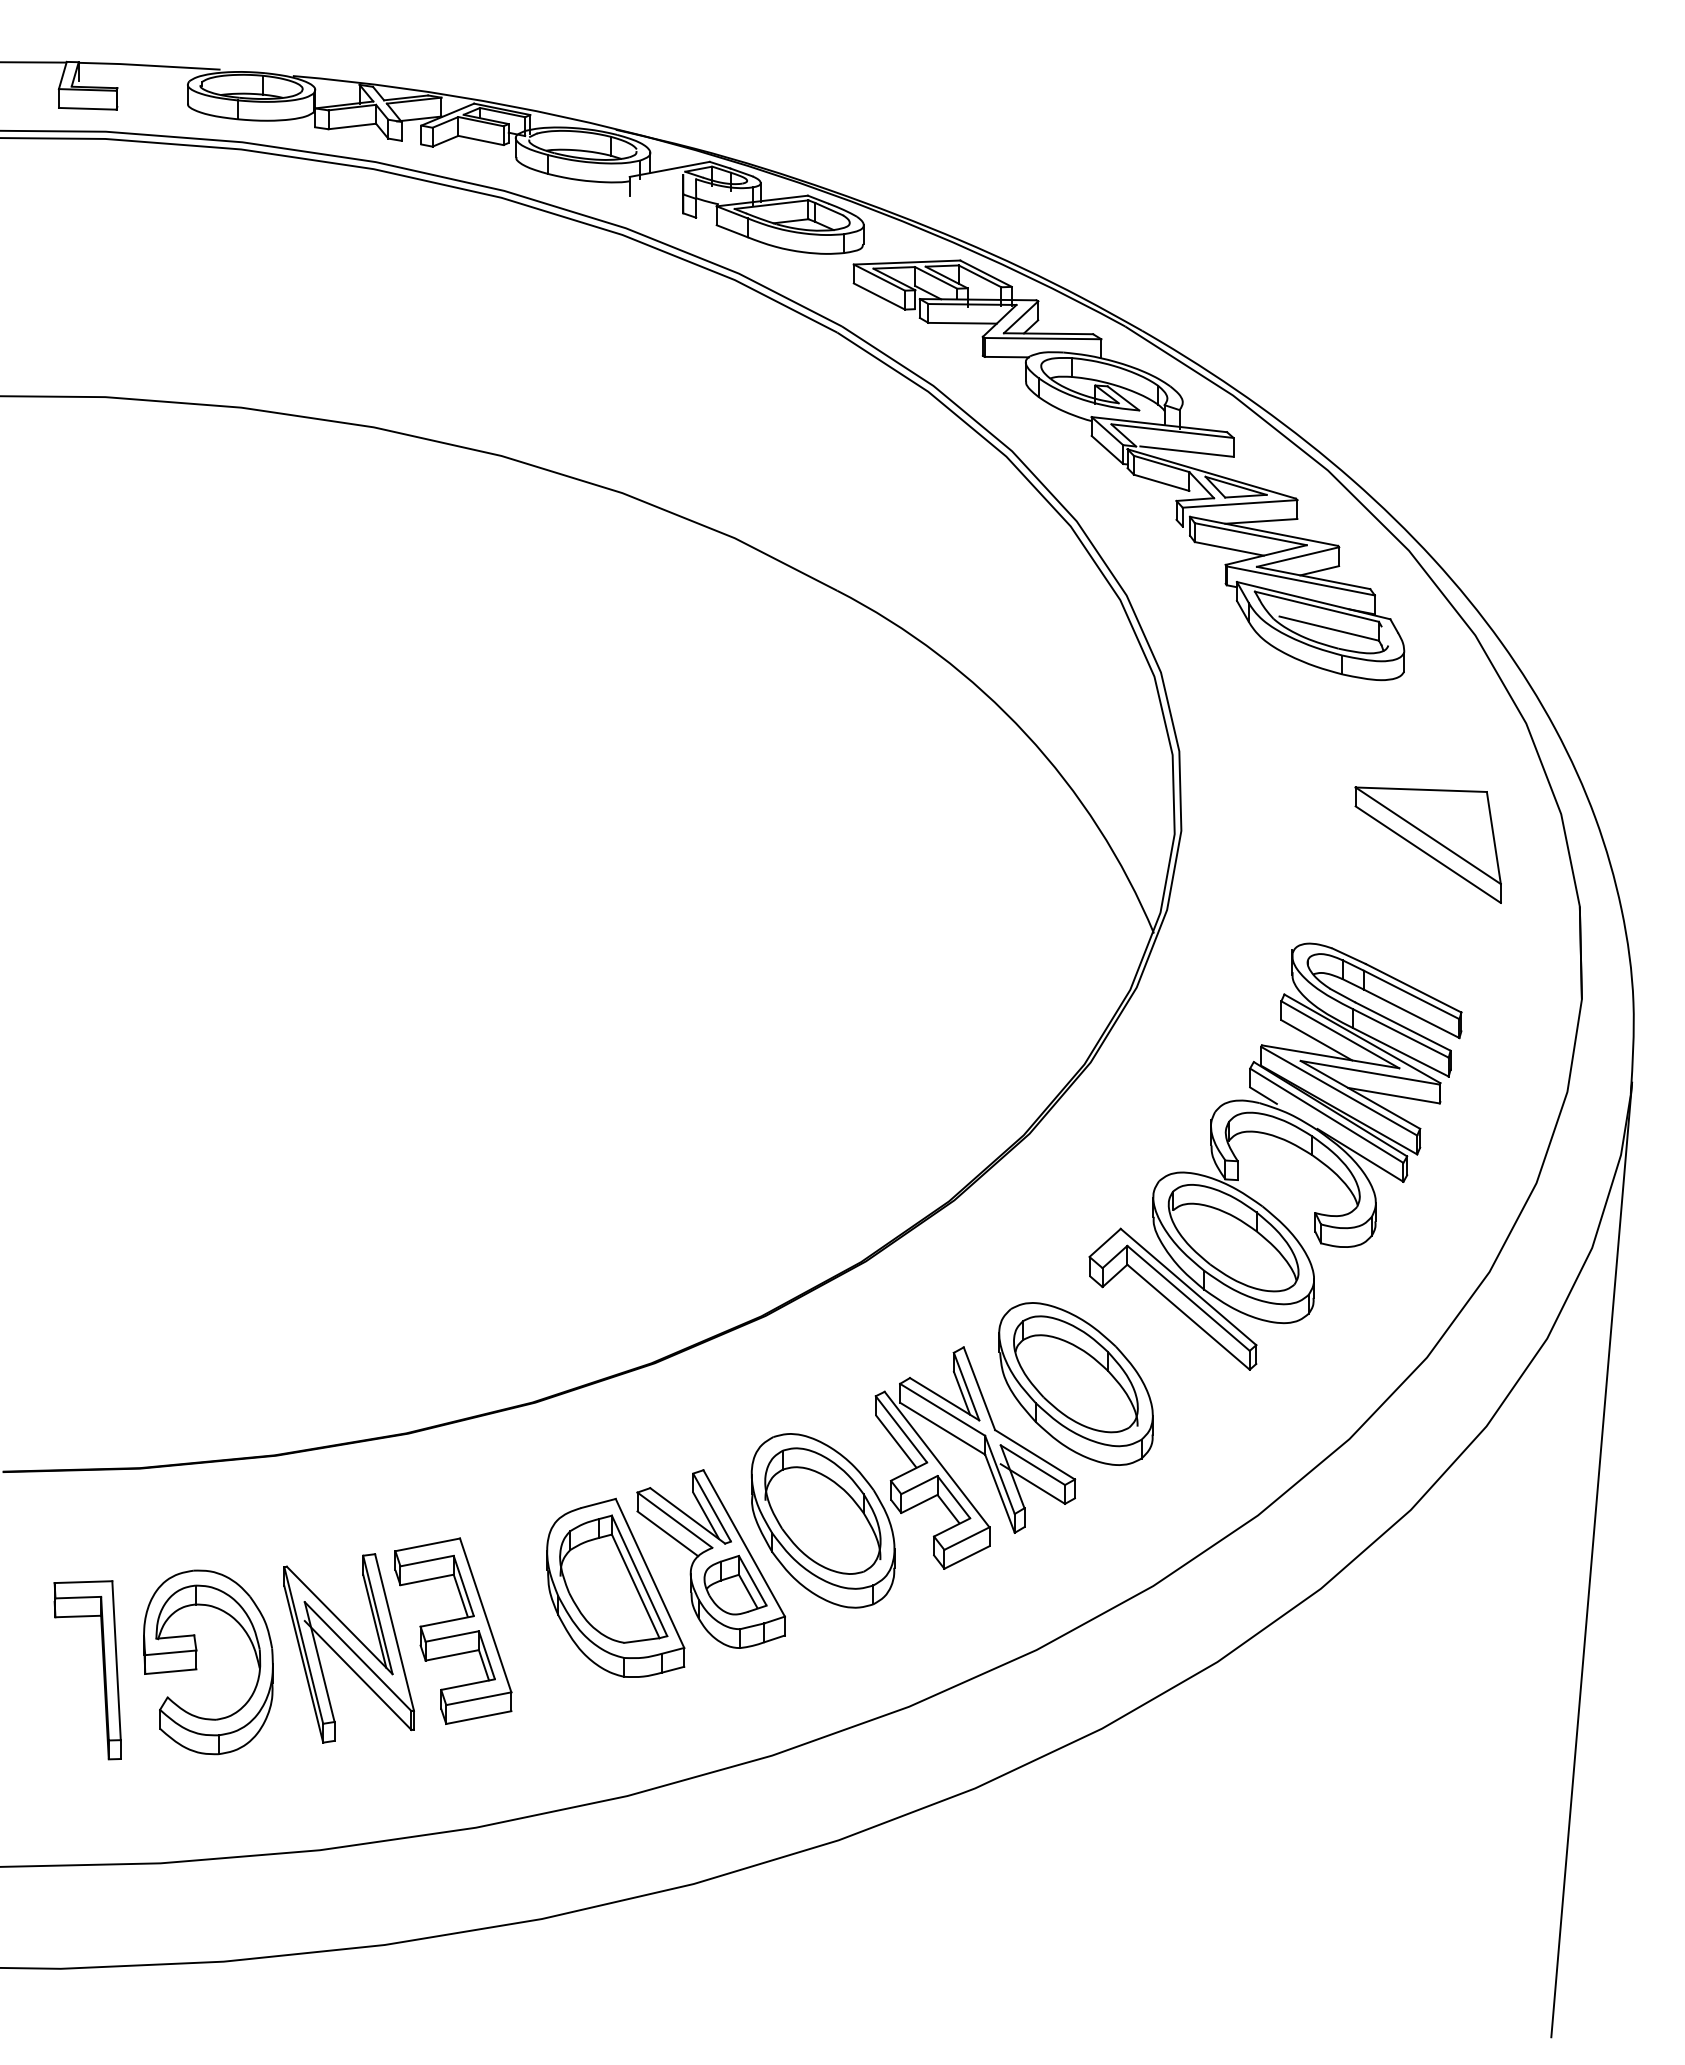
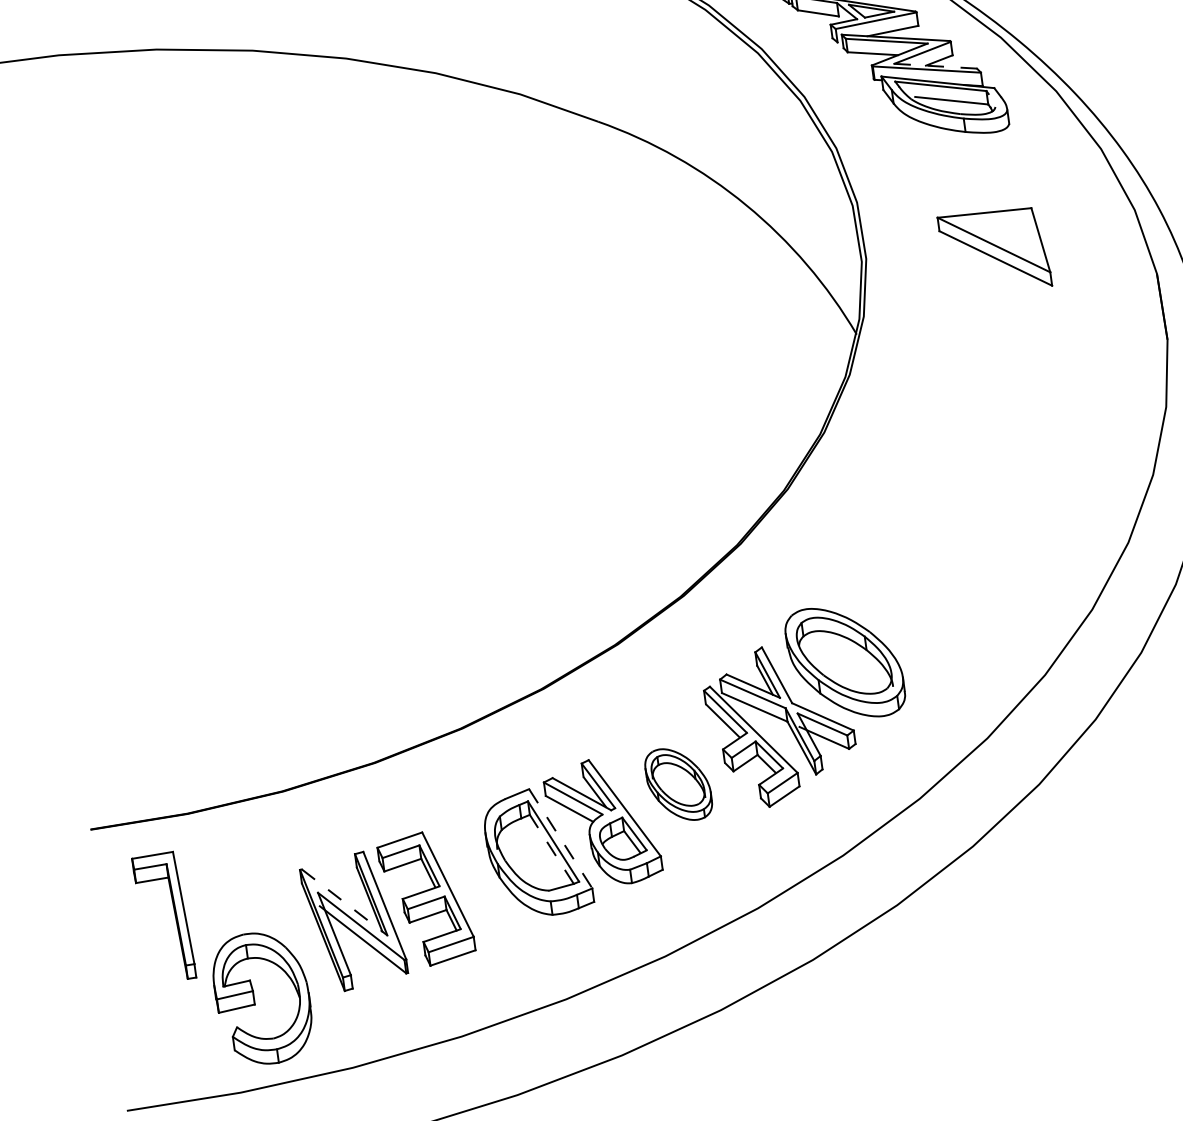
line: (1313, 577) -> (935, 65), solid -> dashed
part: (1427, 844) -> (994, 251), moved
part: (1282, 1140) -> (968, 469), removed
part: (822, 1520) -> (678, 784), size x0.6
line: (650, 1573) -> (561, 838), solid -> dashed
line: (635, 1585) -> (551, 848), solid -> dashed
line: (340, 1620) -> (345, 902), solid -> dashed
part: (196, 1662) -> (254, 999), moved
part: (102, 1665) -> (174, 912), moved

